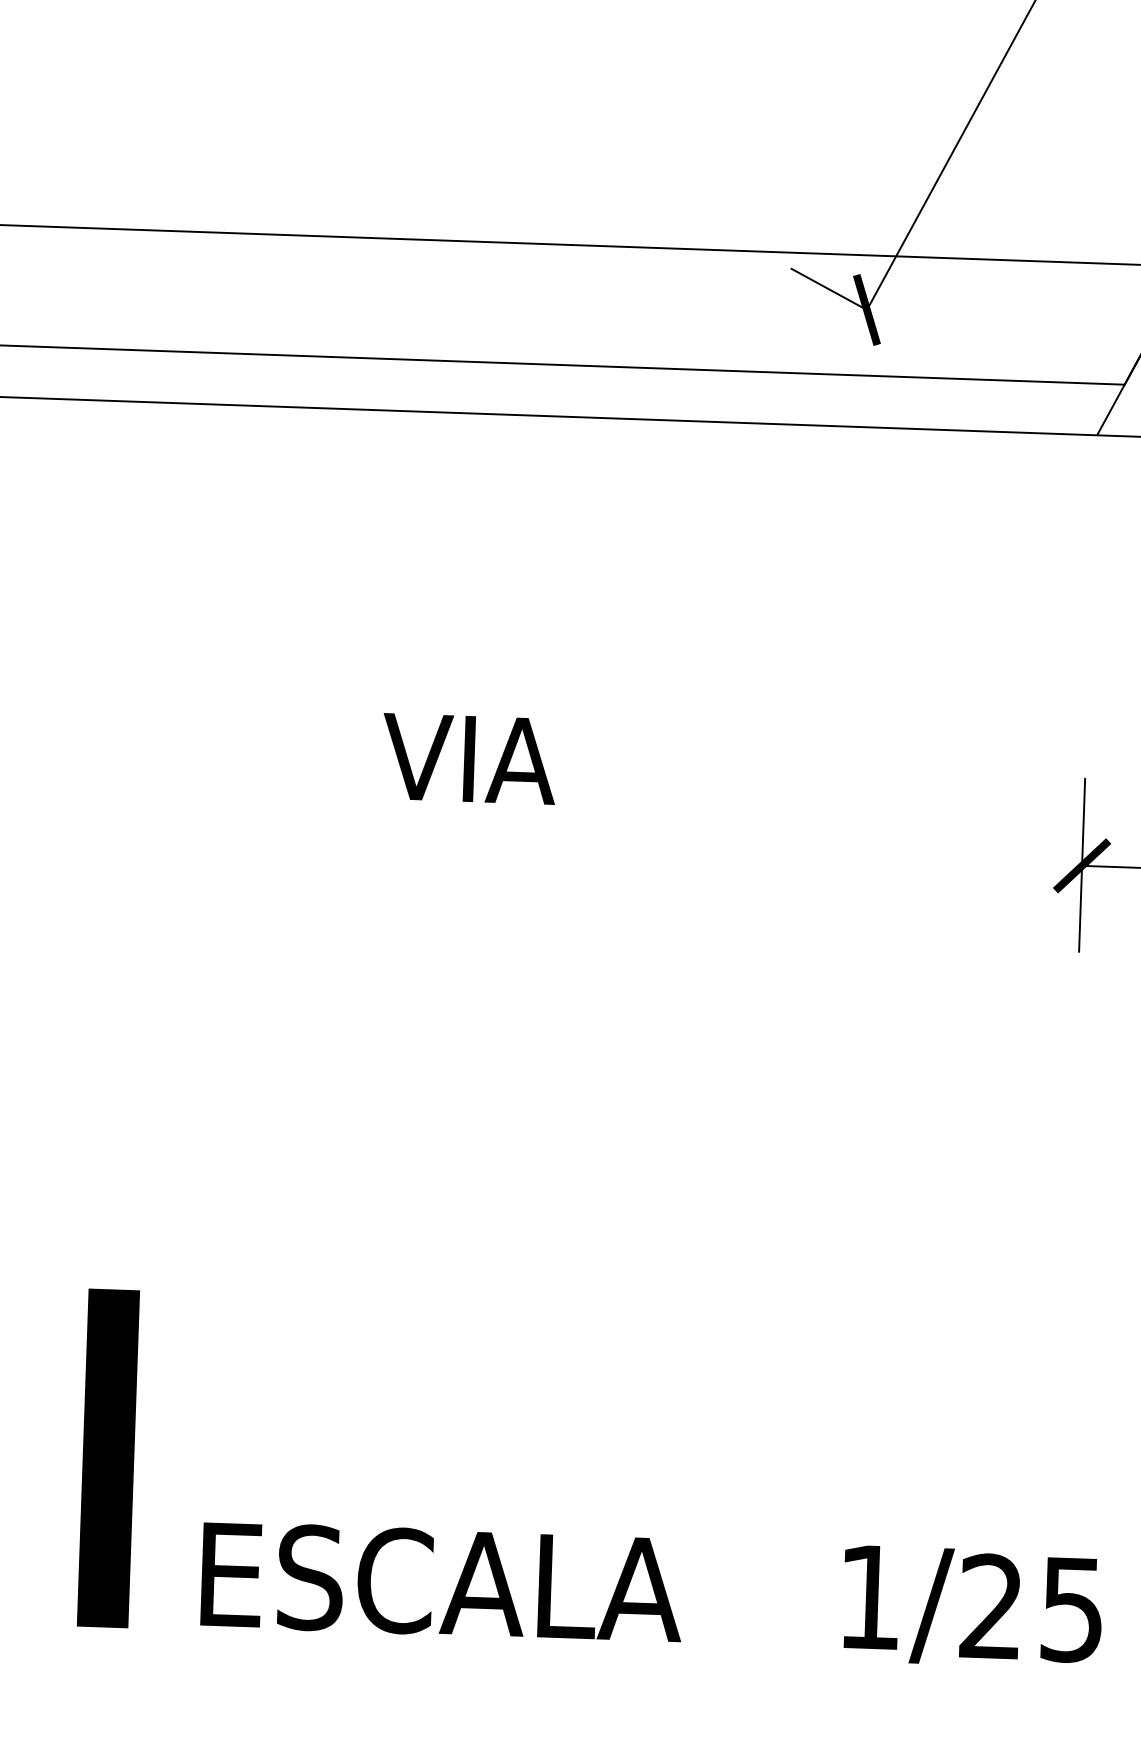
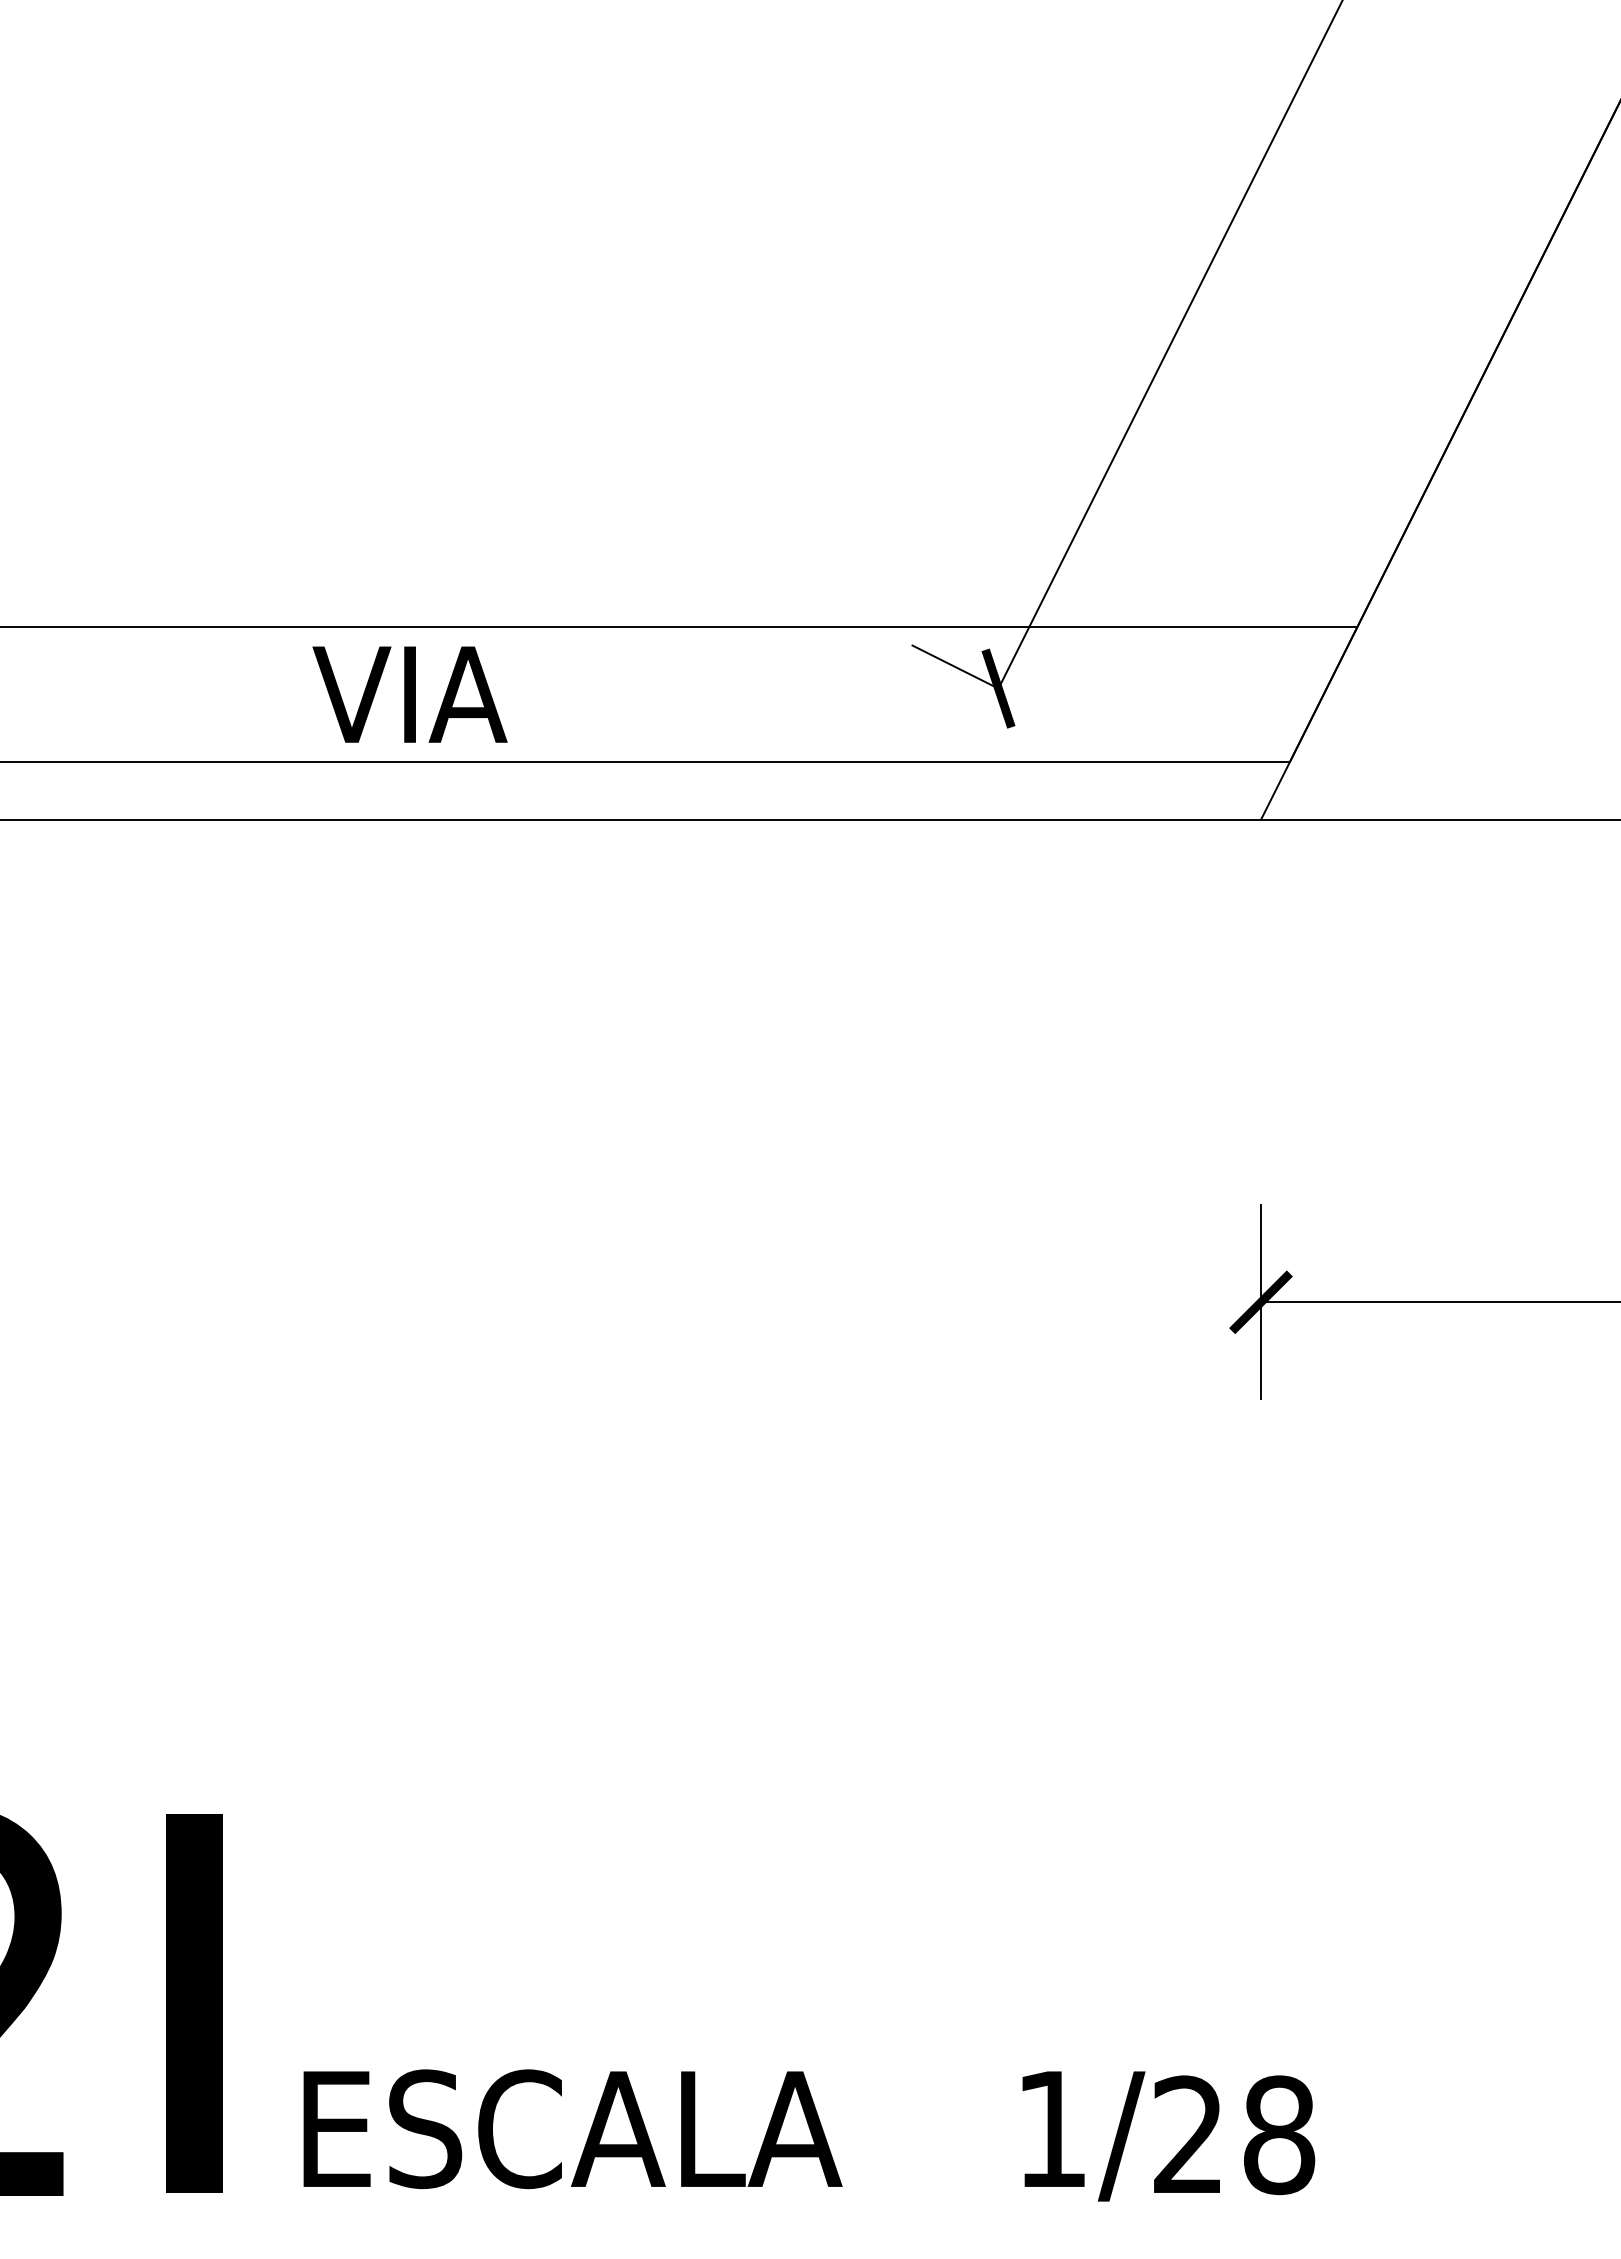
text: (468, 758) -> (409, 694), moved
text: (1072, 1610) -> (1279, 2135), 25 -> 28

